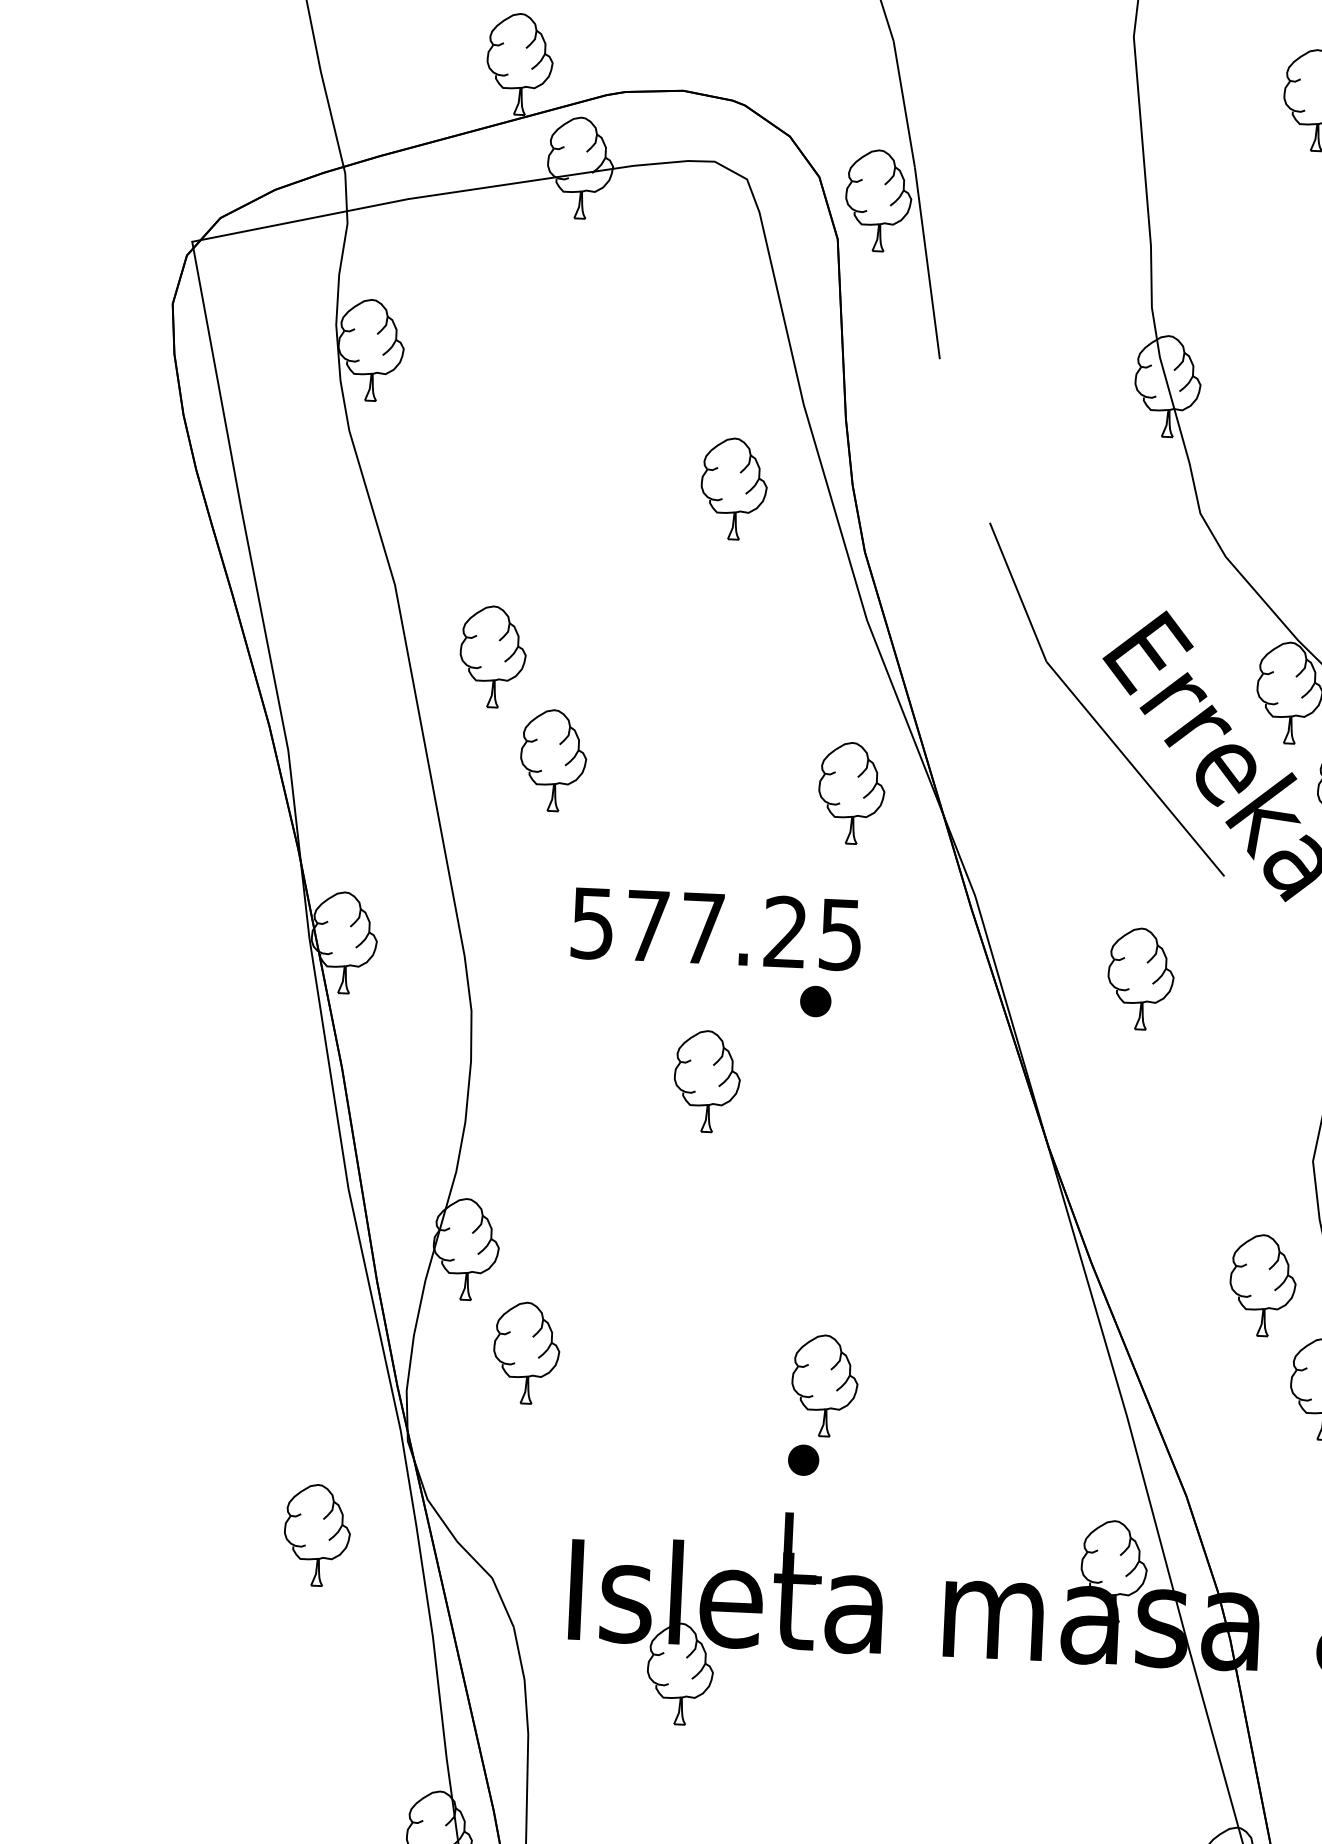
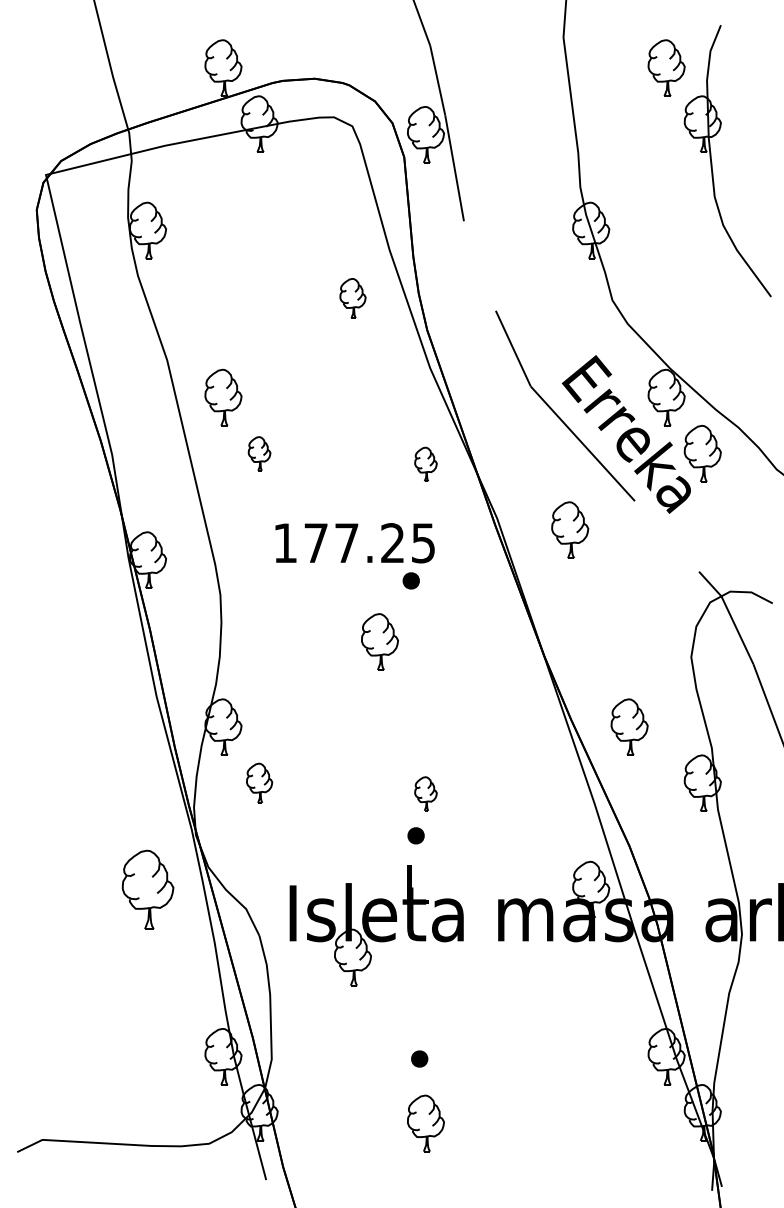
part: (733, 488) -> (352, 298), size x0.7
part: (553, 760) -> (259, 453), size x0.6
part: (850, 793) -> (425, 464), size x0.6
text: (592, 923) -> (285, 543), 577.25 -> 177.25
part: (1141, 977) -> (570, 529), moved
part: (706, 1080) -> (379, 641), moved
part: (1262, 1284) -> (629, 726), moved
part: (526, 1351) -> (259, 782), size x0.7
part: (823, 1384) -> (425, 793), size x0.6
part: (316, 1534) -> (147, 889), size x1.4

